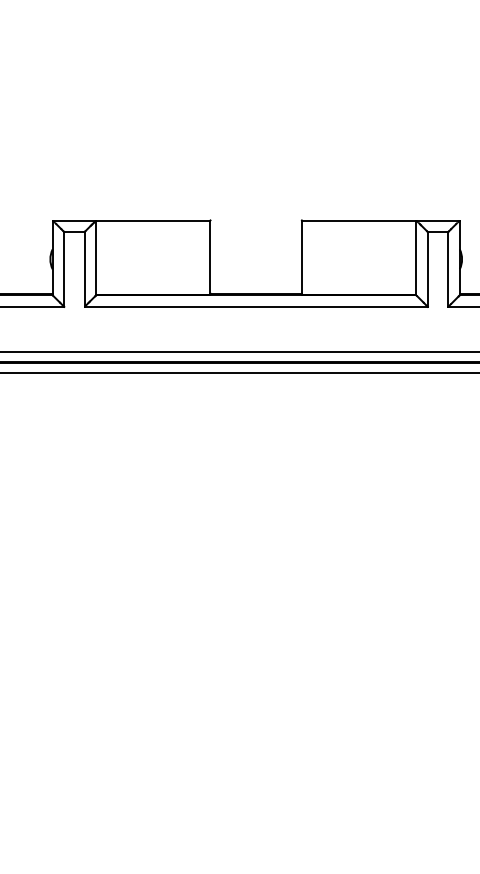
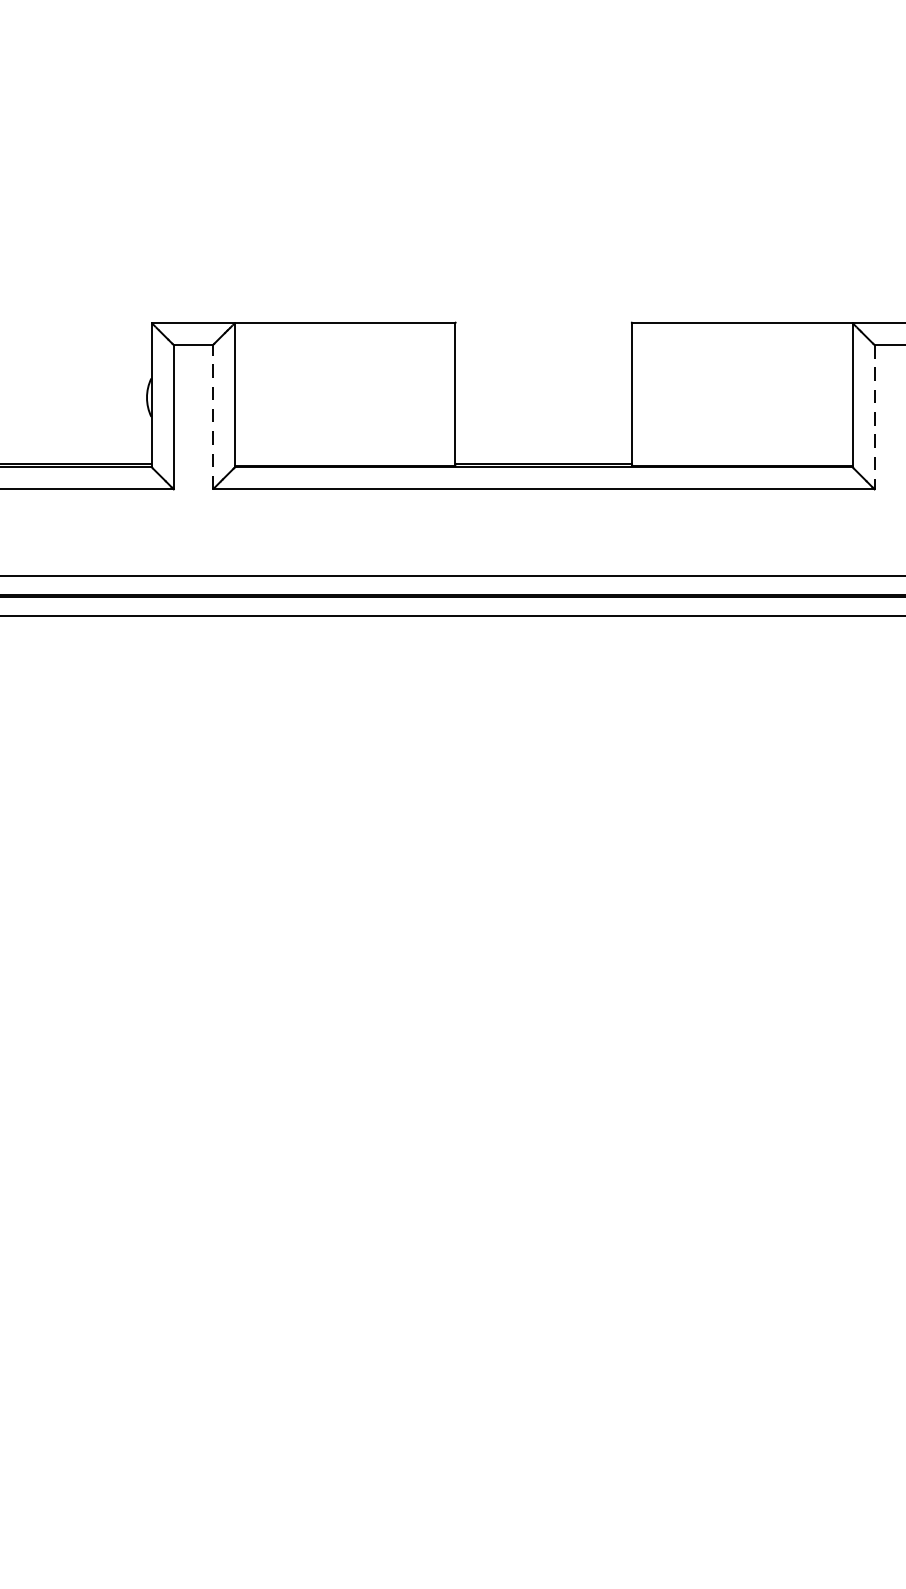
line: (84, 269) -> (212, 417), solid -> dashed
line: (427, 270) -> (873, 419), solid -> dashed

